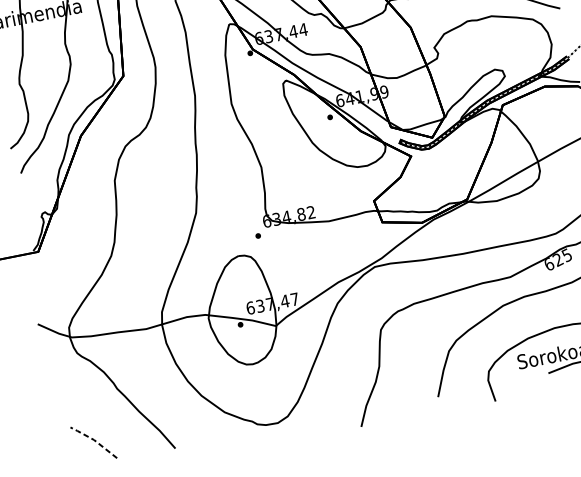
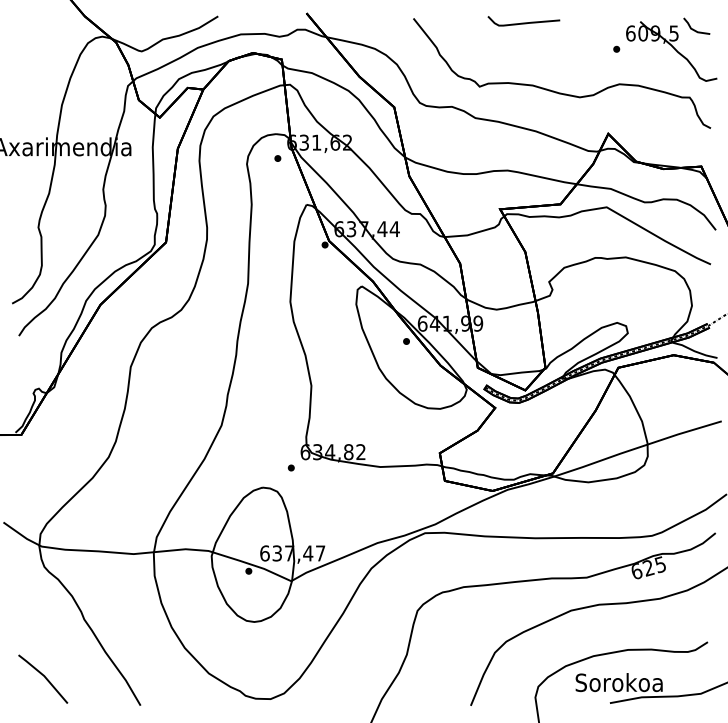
line: (94, 440) -> (44, 676), dashed -> solid

